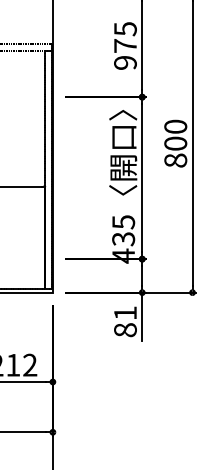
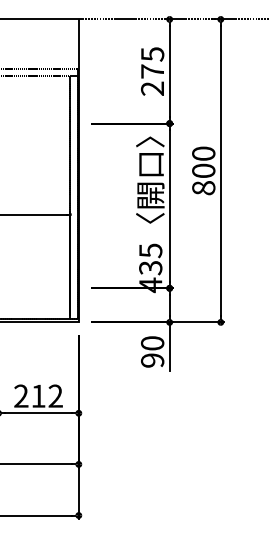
text: (125, 62) -> (152, 88), 975 -> 275
text: (125, 321) -> (152, 351), 81 -> 90

